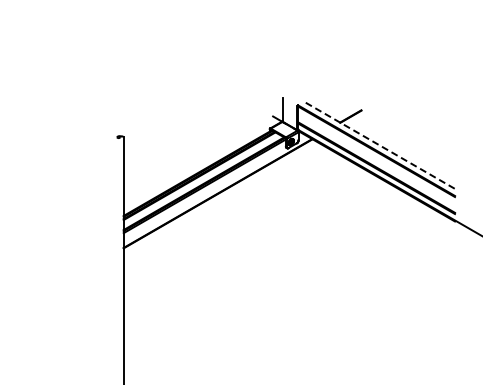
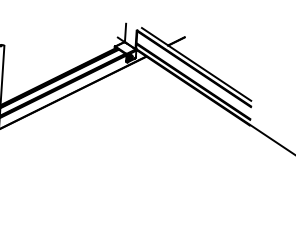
line: (379, 145) -> (196, 64), dashed -> solid

